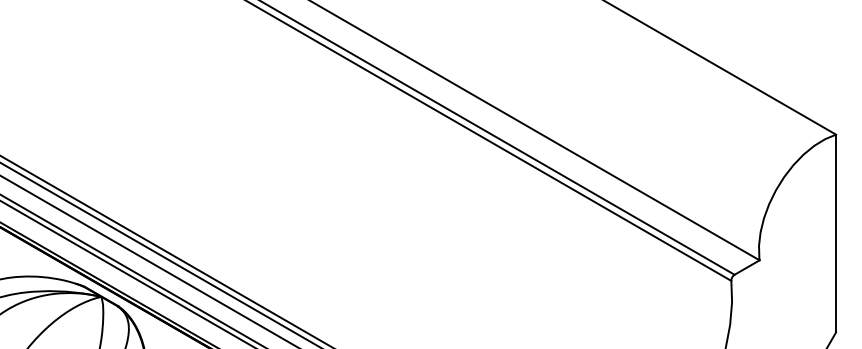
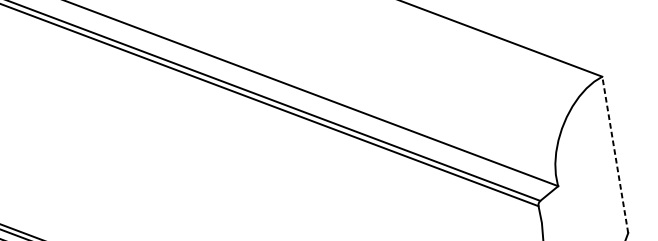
line: (836, 233) -> (615, 154), solid -> dashed

